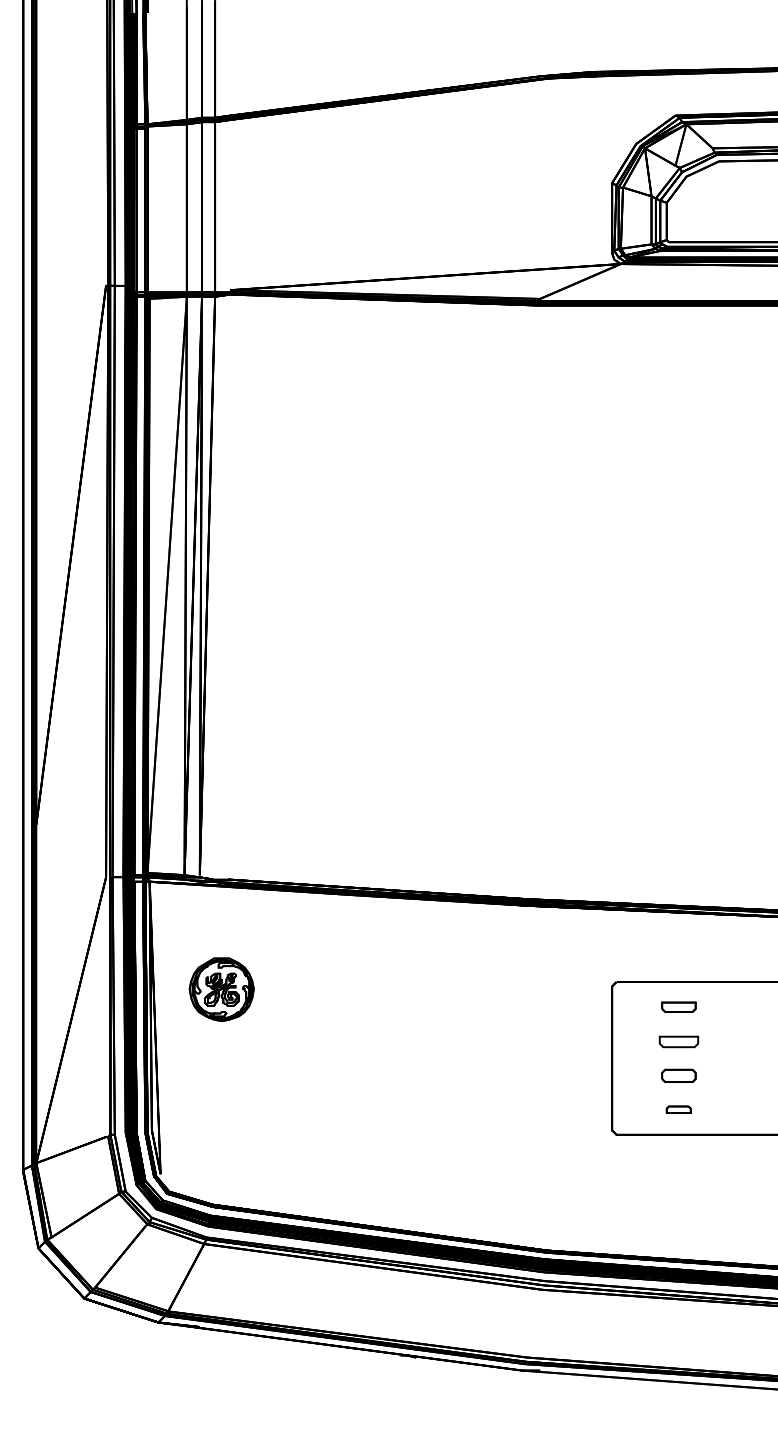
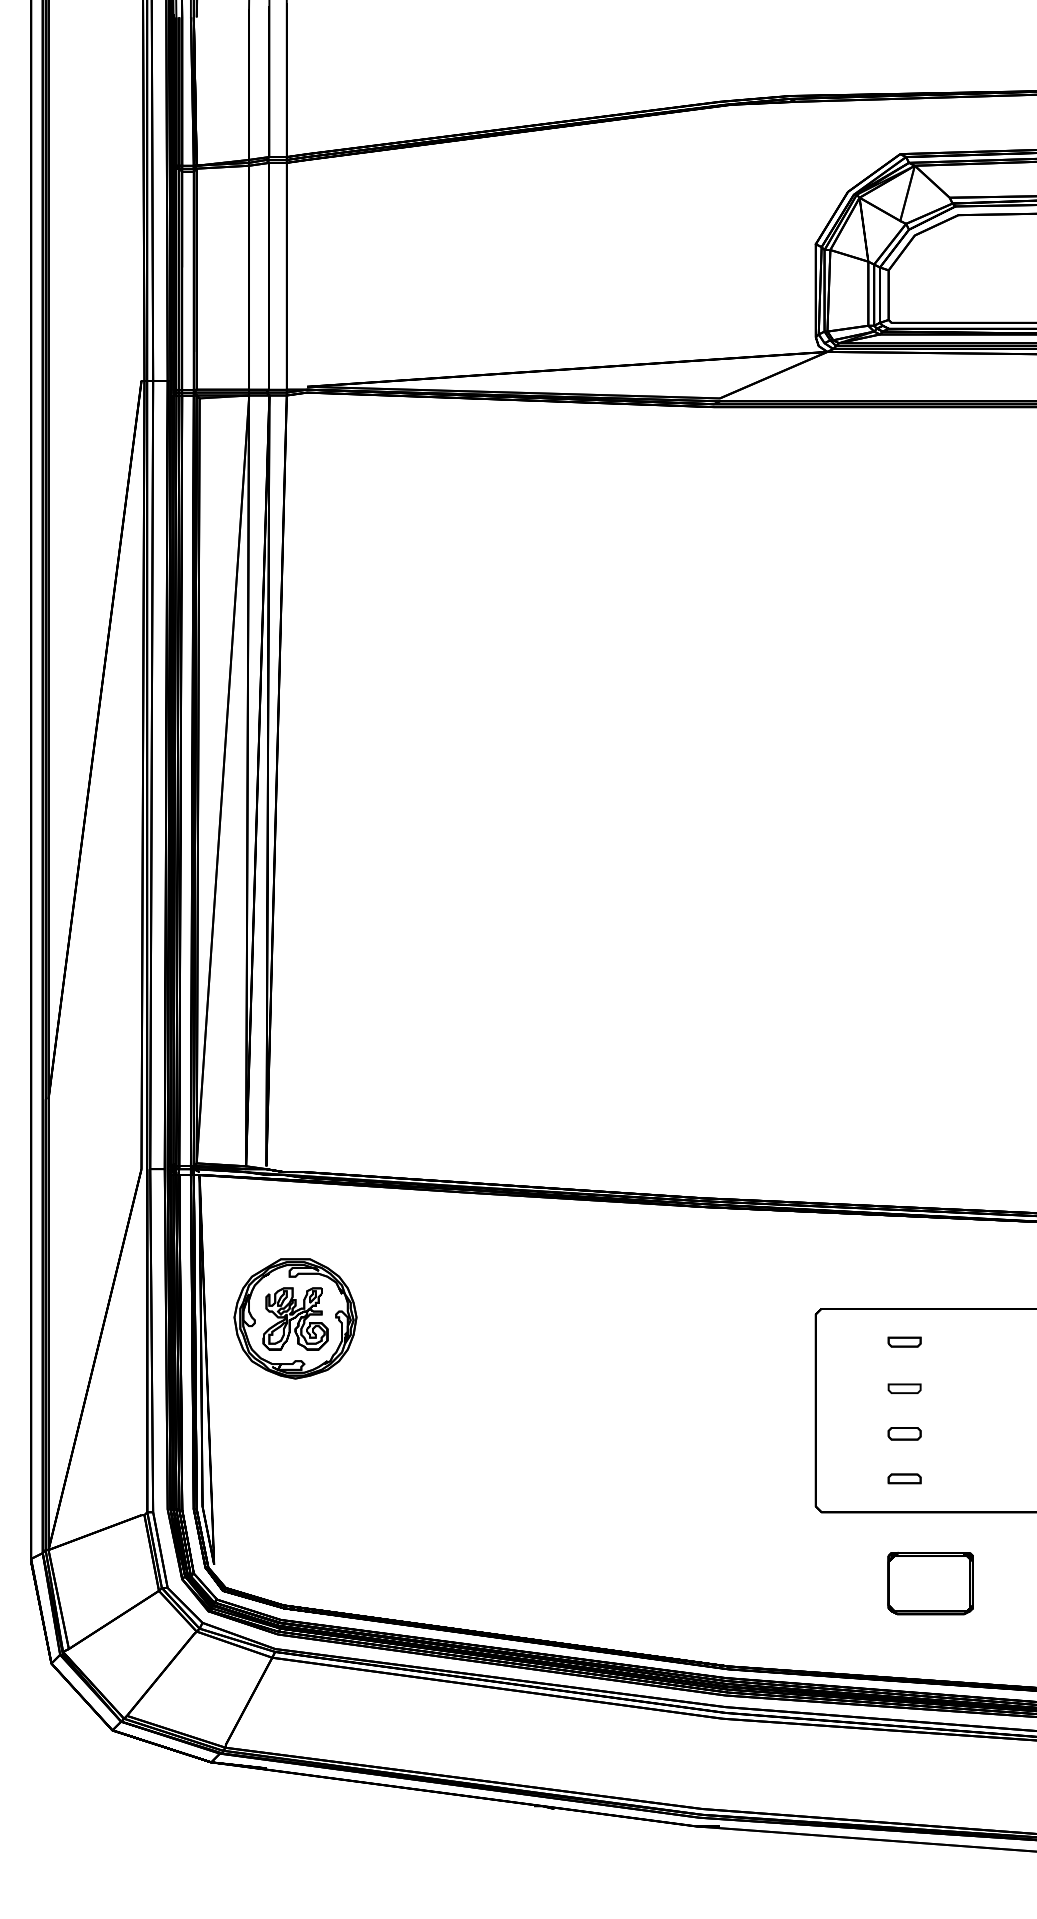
part: (221, 989) -> (295, 1318), size x1.43
part: (678, 1006) -> (904, 1341), size x0.71
part: (678, 1042) -> (904, 1389), size x0.62
part: (678, 1075) -> (904, 1433), size x0.71
part: (697, 1188) -> (929, 1583), added

